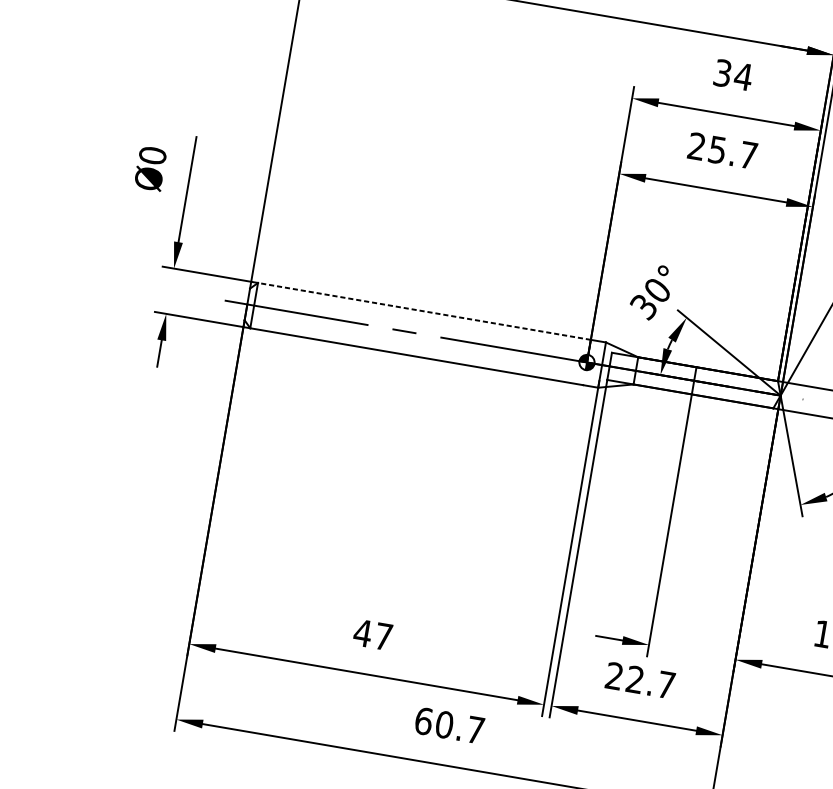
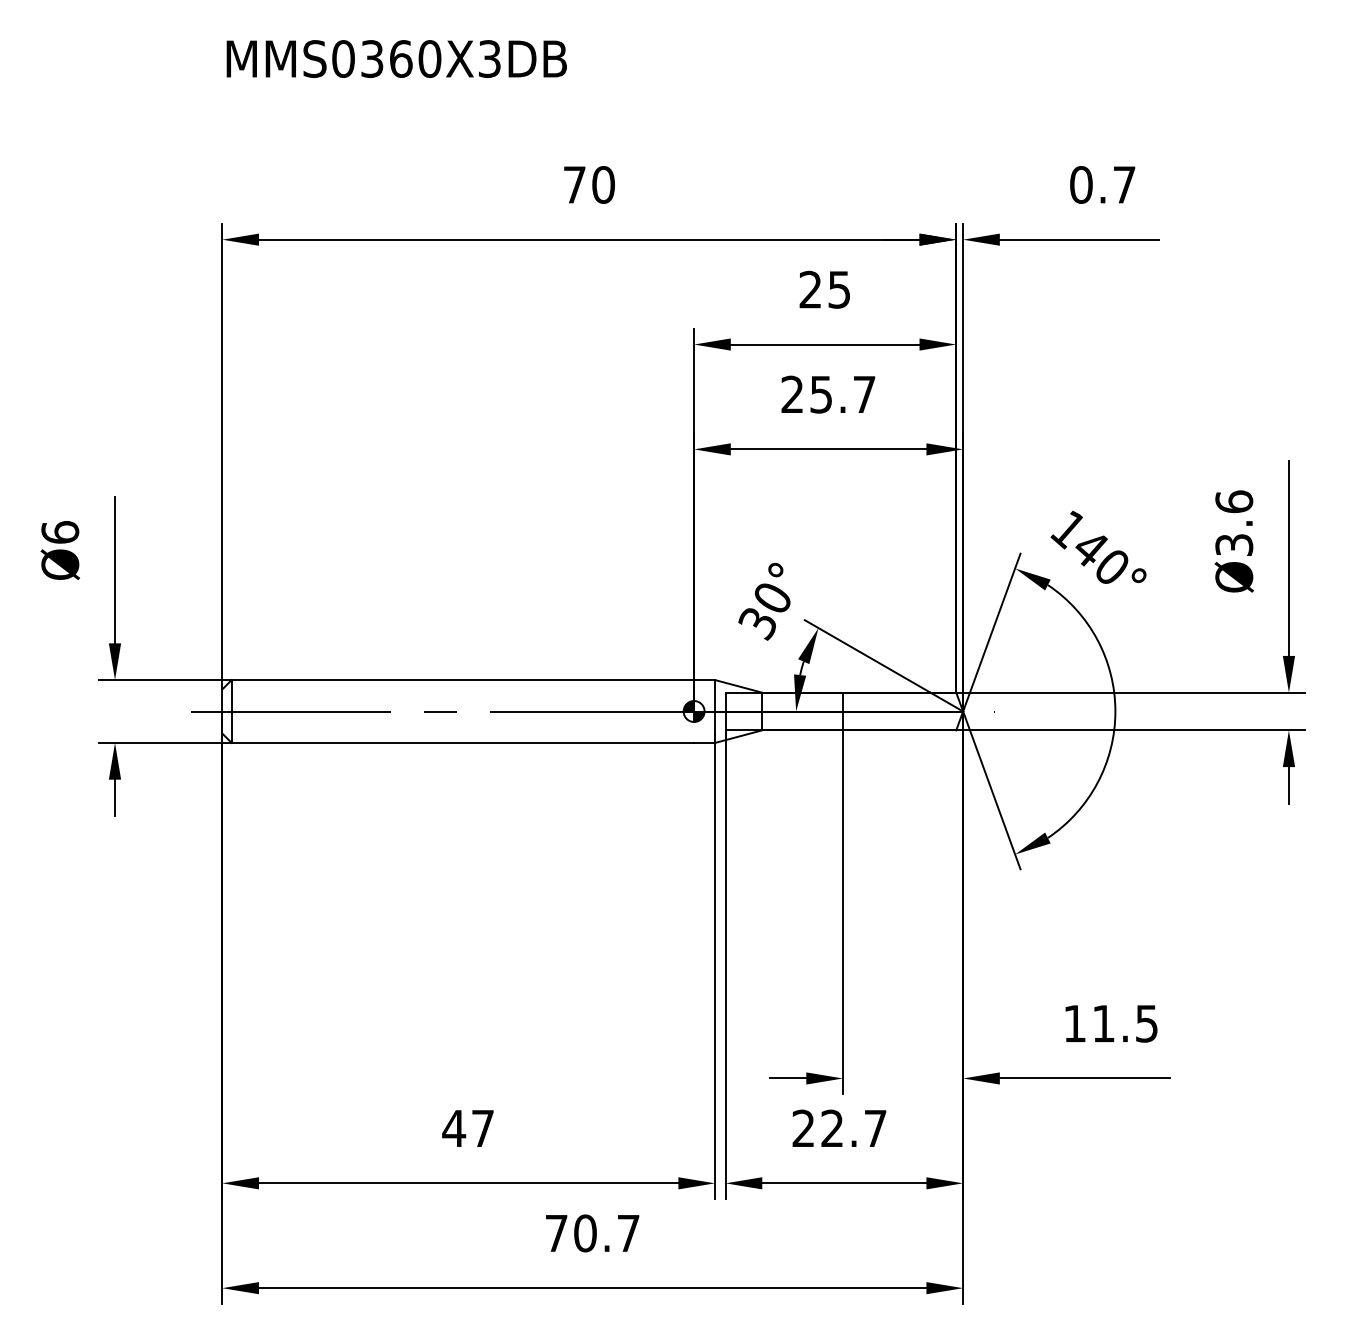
text: (733, 74) -> (825, 289), 34 -> 25
text: (152, 155) -> (60, 532), Ø0 -> Ø6
line: (424, 311) -> (462, 680), dashed -> solid
text: (423, 721) -> (556, 1233), 60.7 -> 70.7

